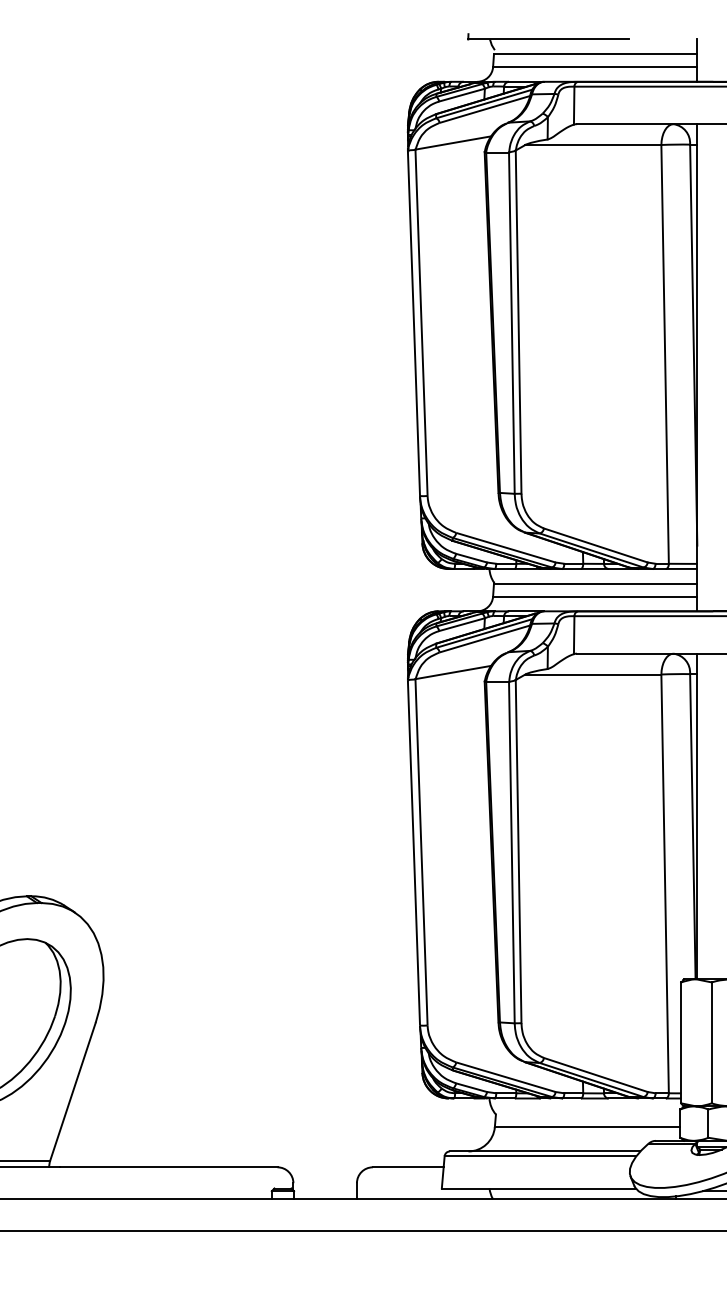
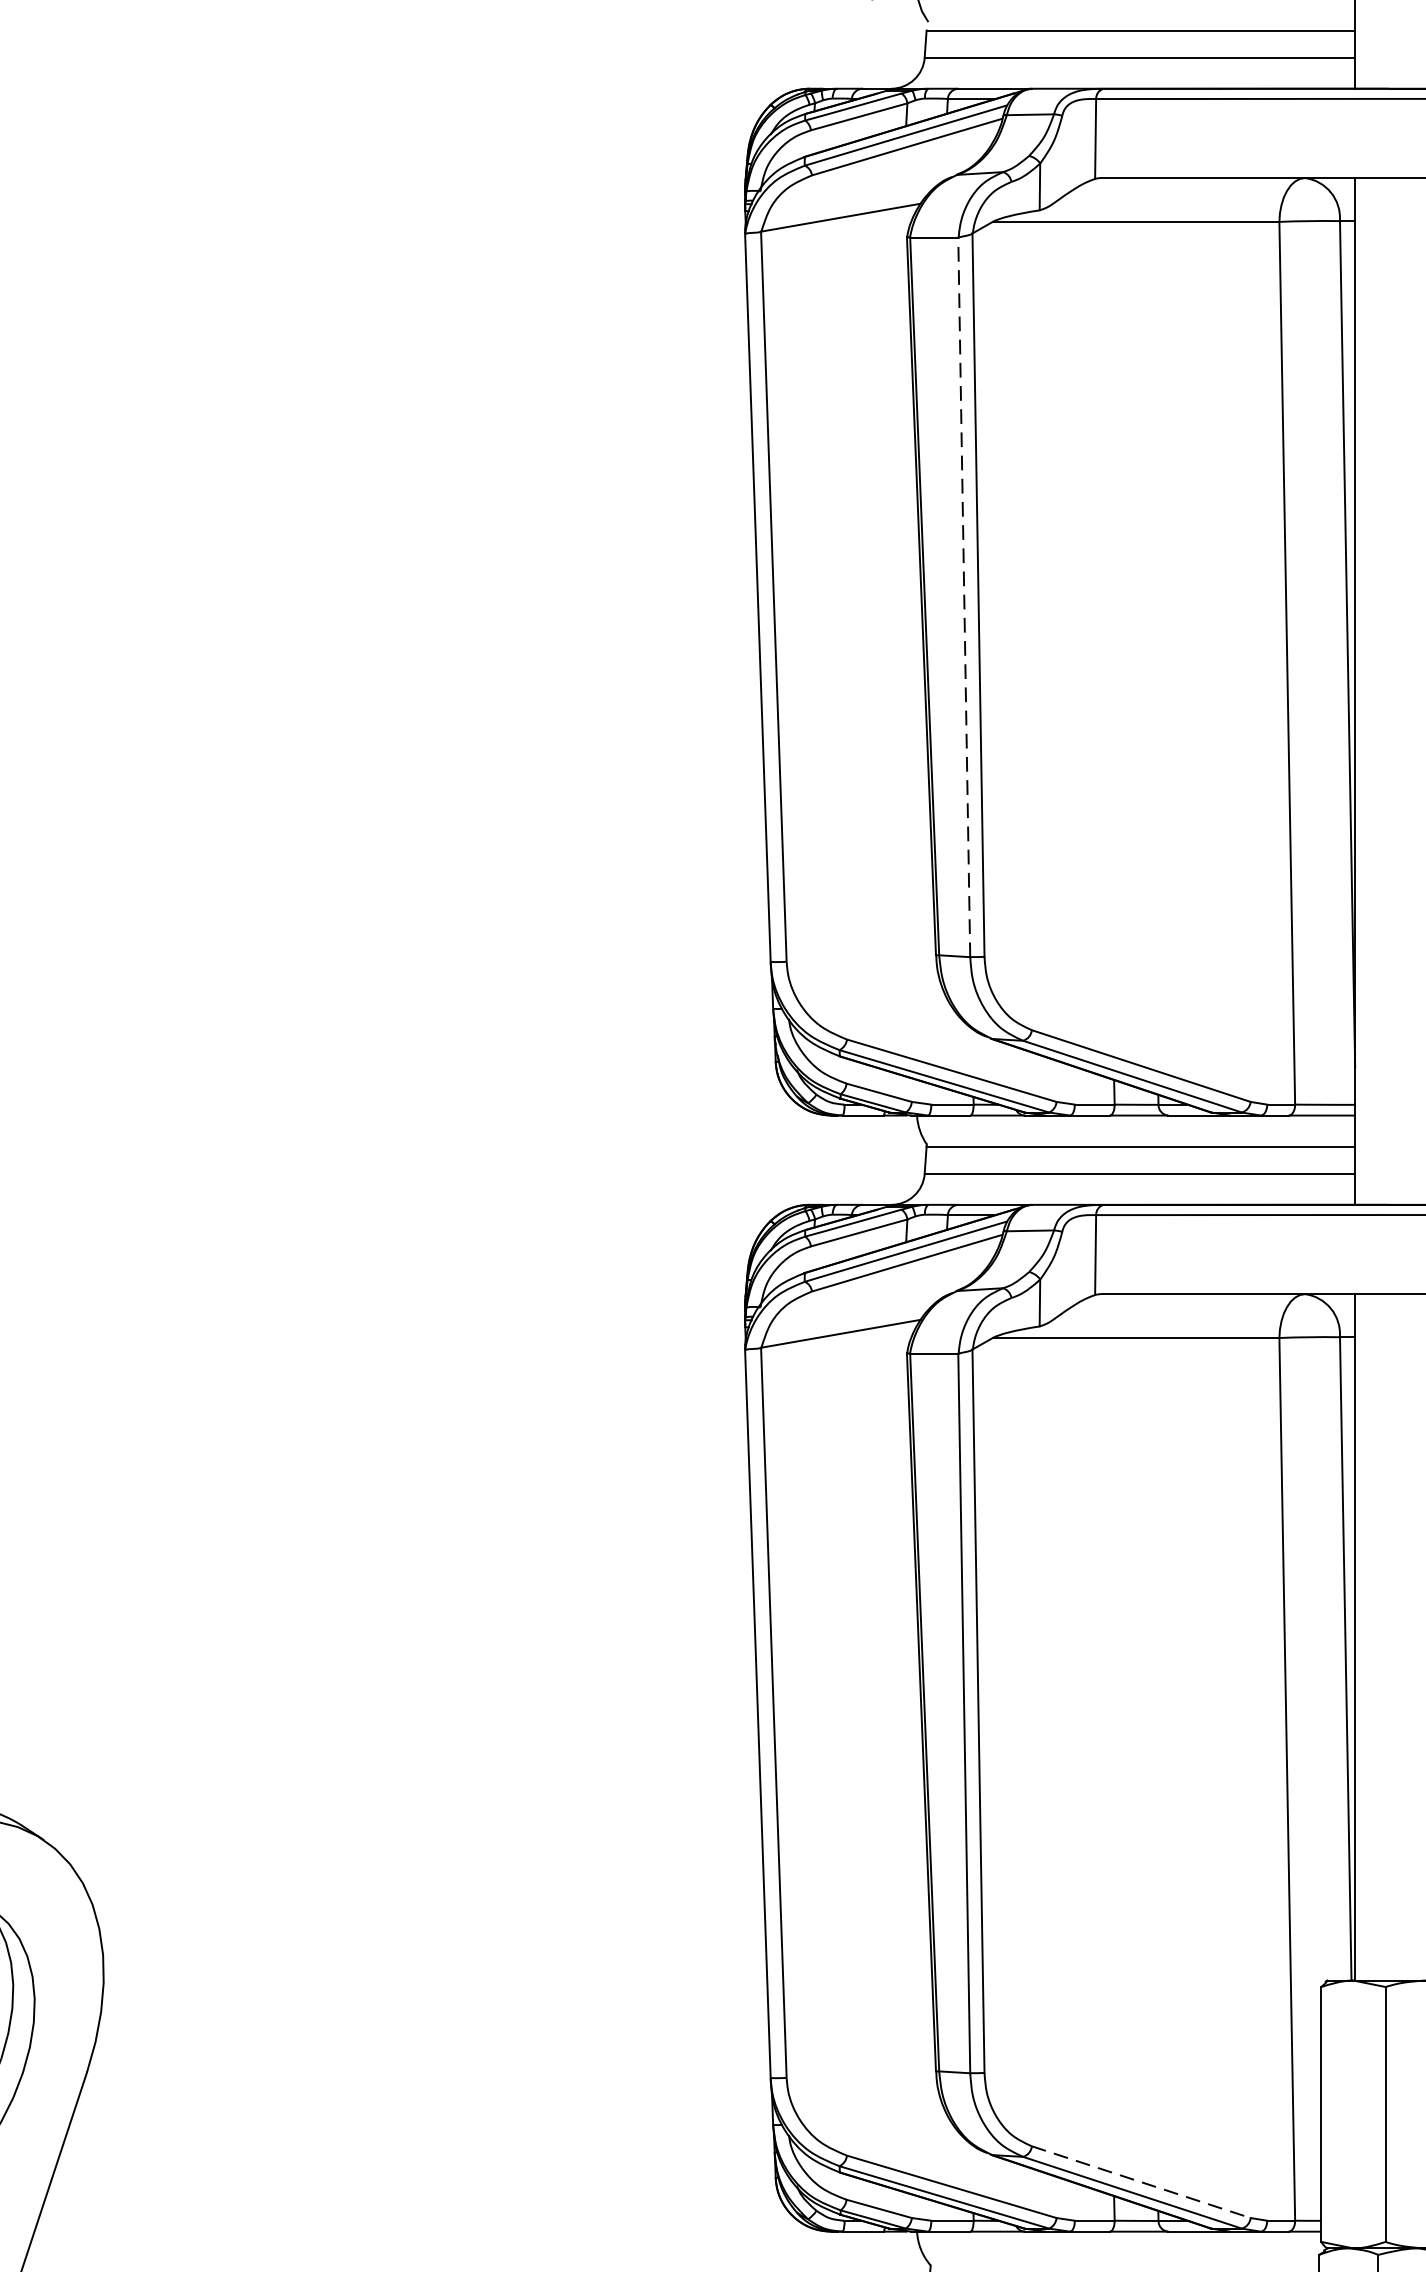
line: (511, 323) -> (963, 598), solid -> dashed
line: (595, 1075) -> (1140, 2183), solid -> dashed

